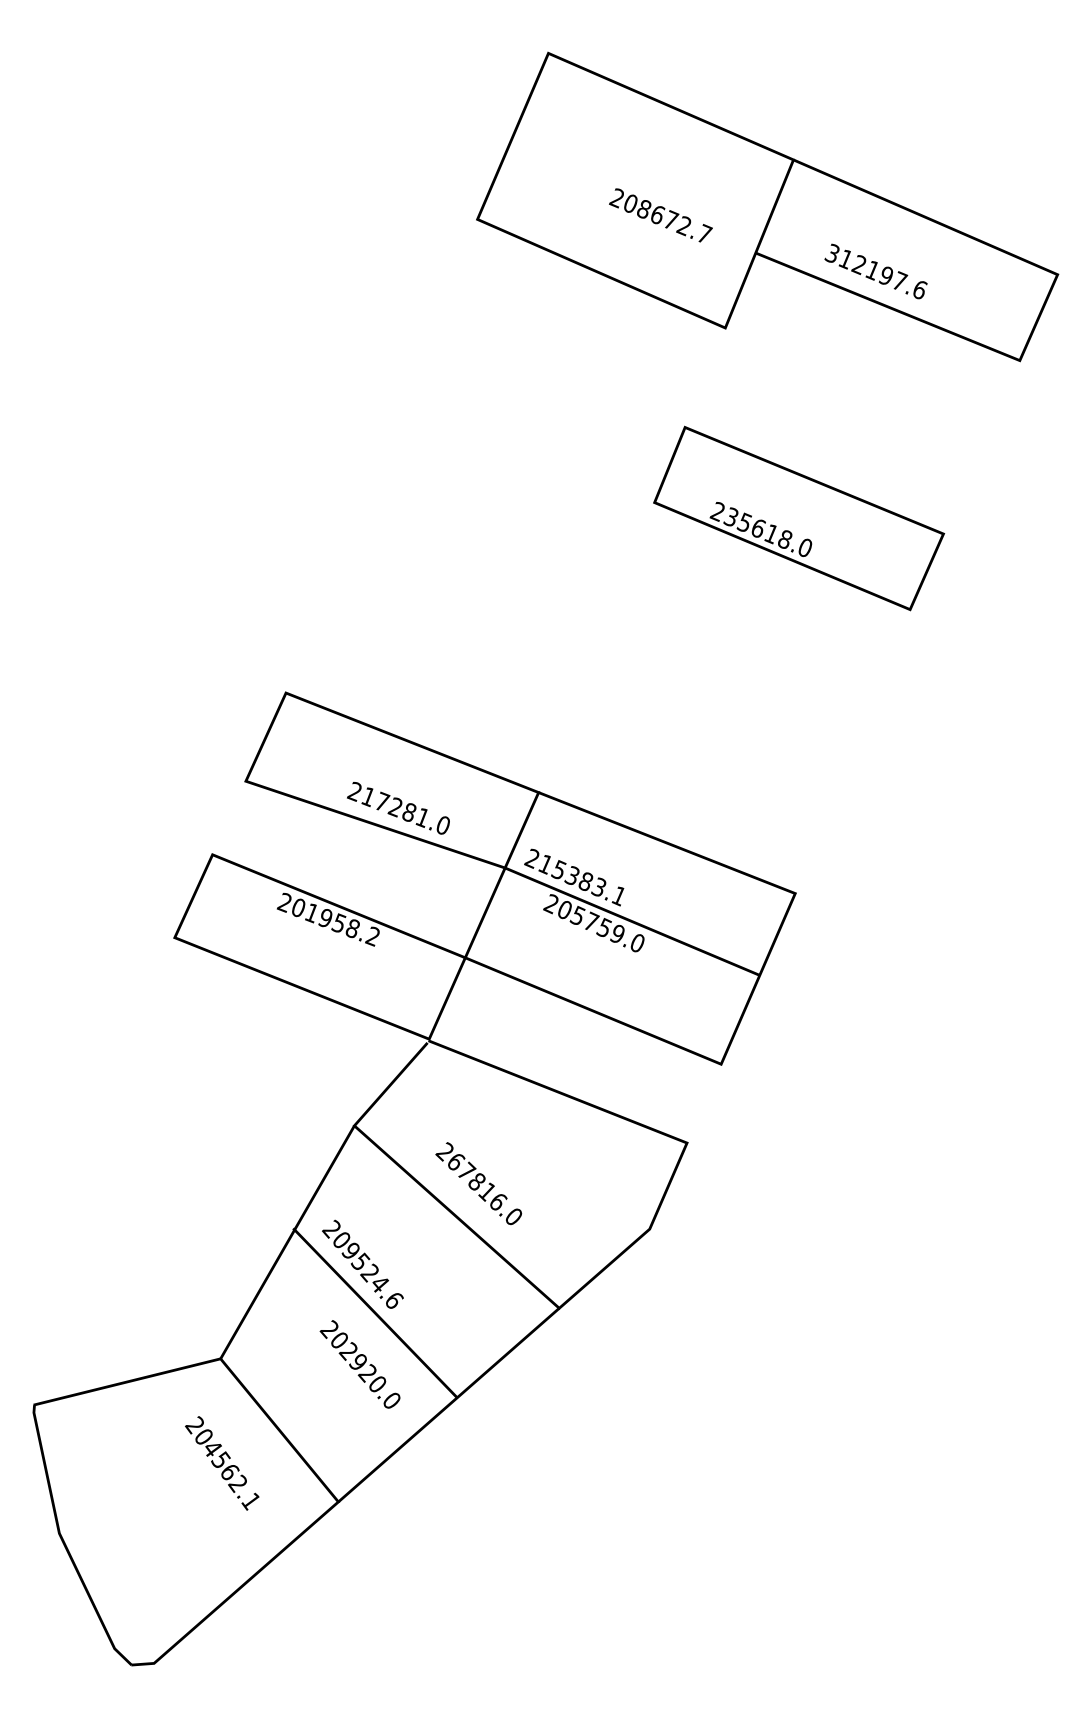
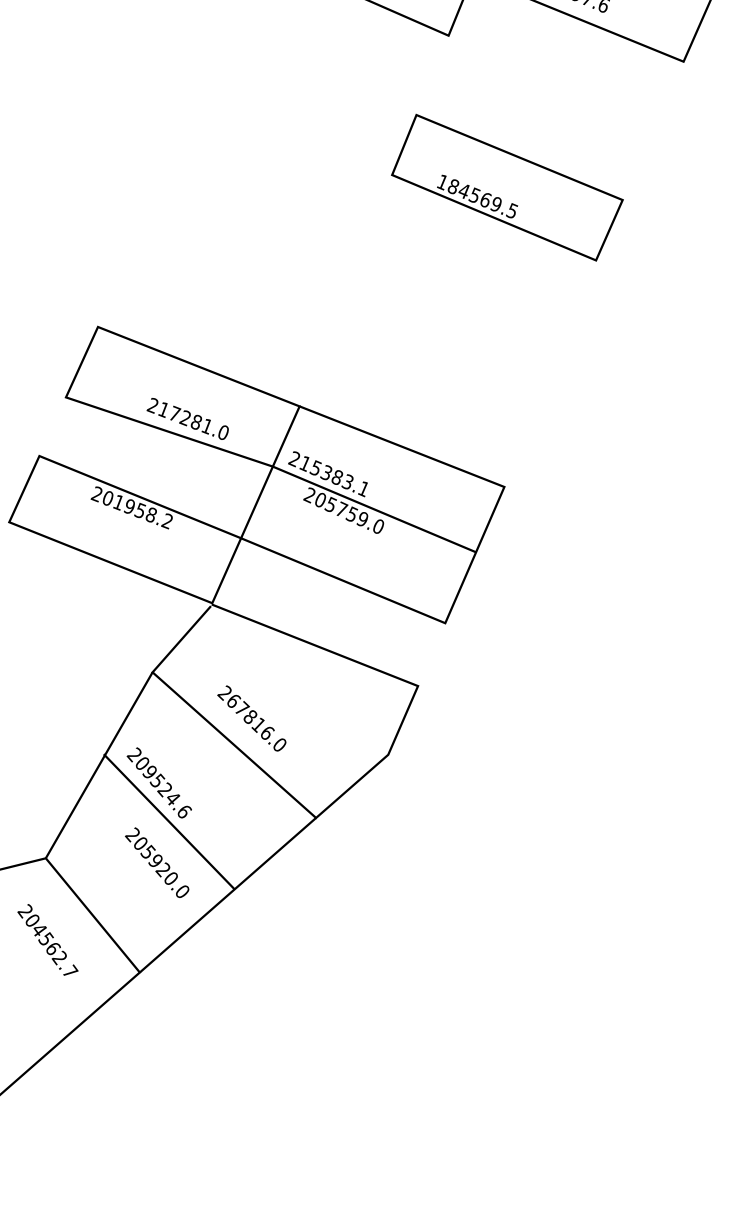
text: (760, 529) -> (476, 196), 235618.0 -> 184569.5
text: (348, 1351) -> (147, 852), 202920.0 -> 205920.0
text: (251, 1500) -> (70, 971), 204562.1 -> 204562.7

